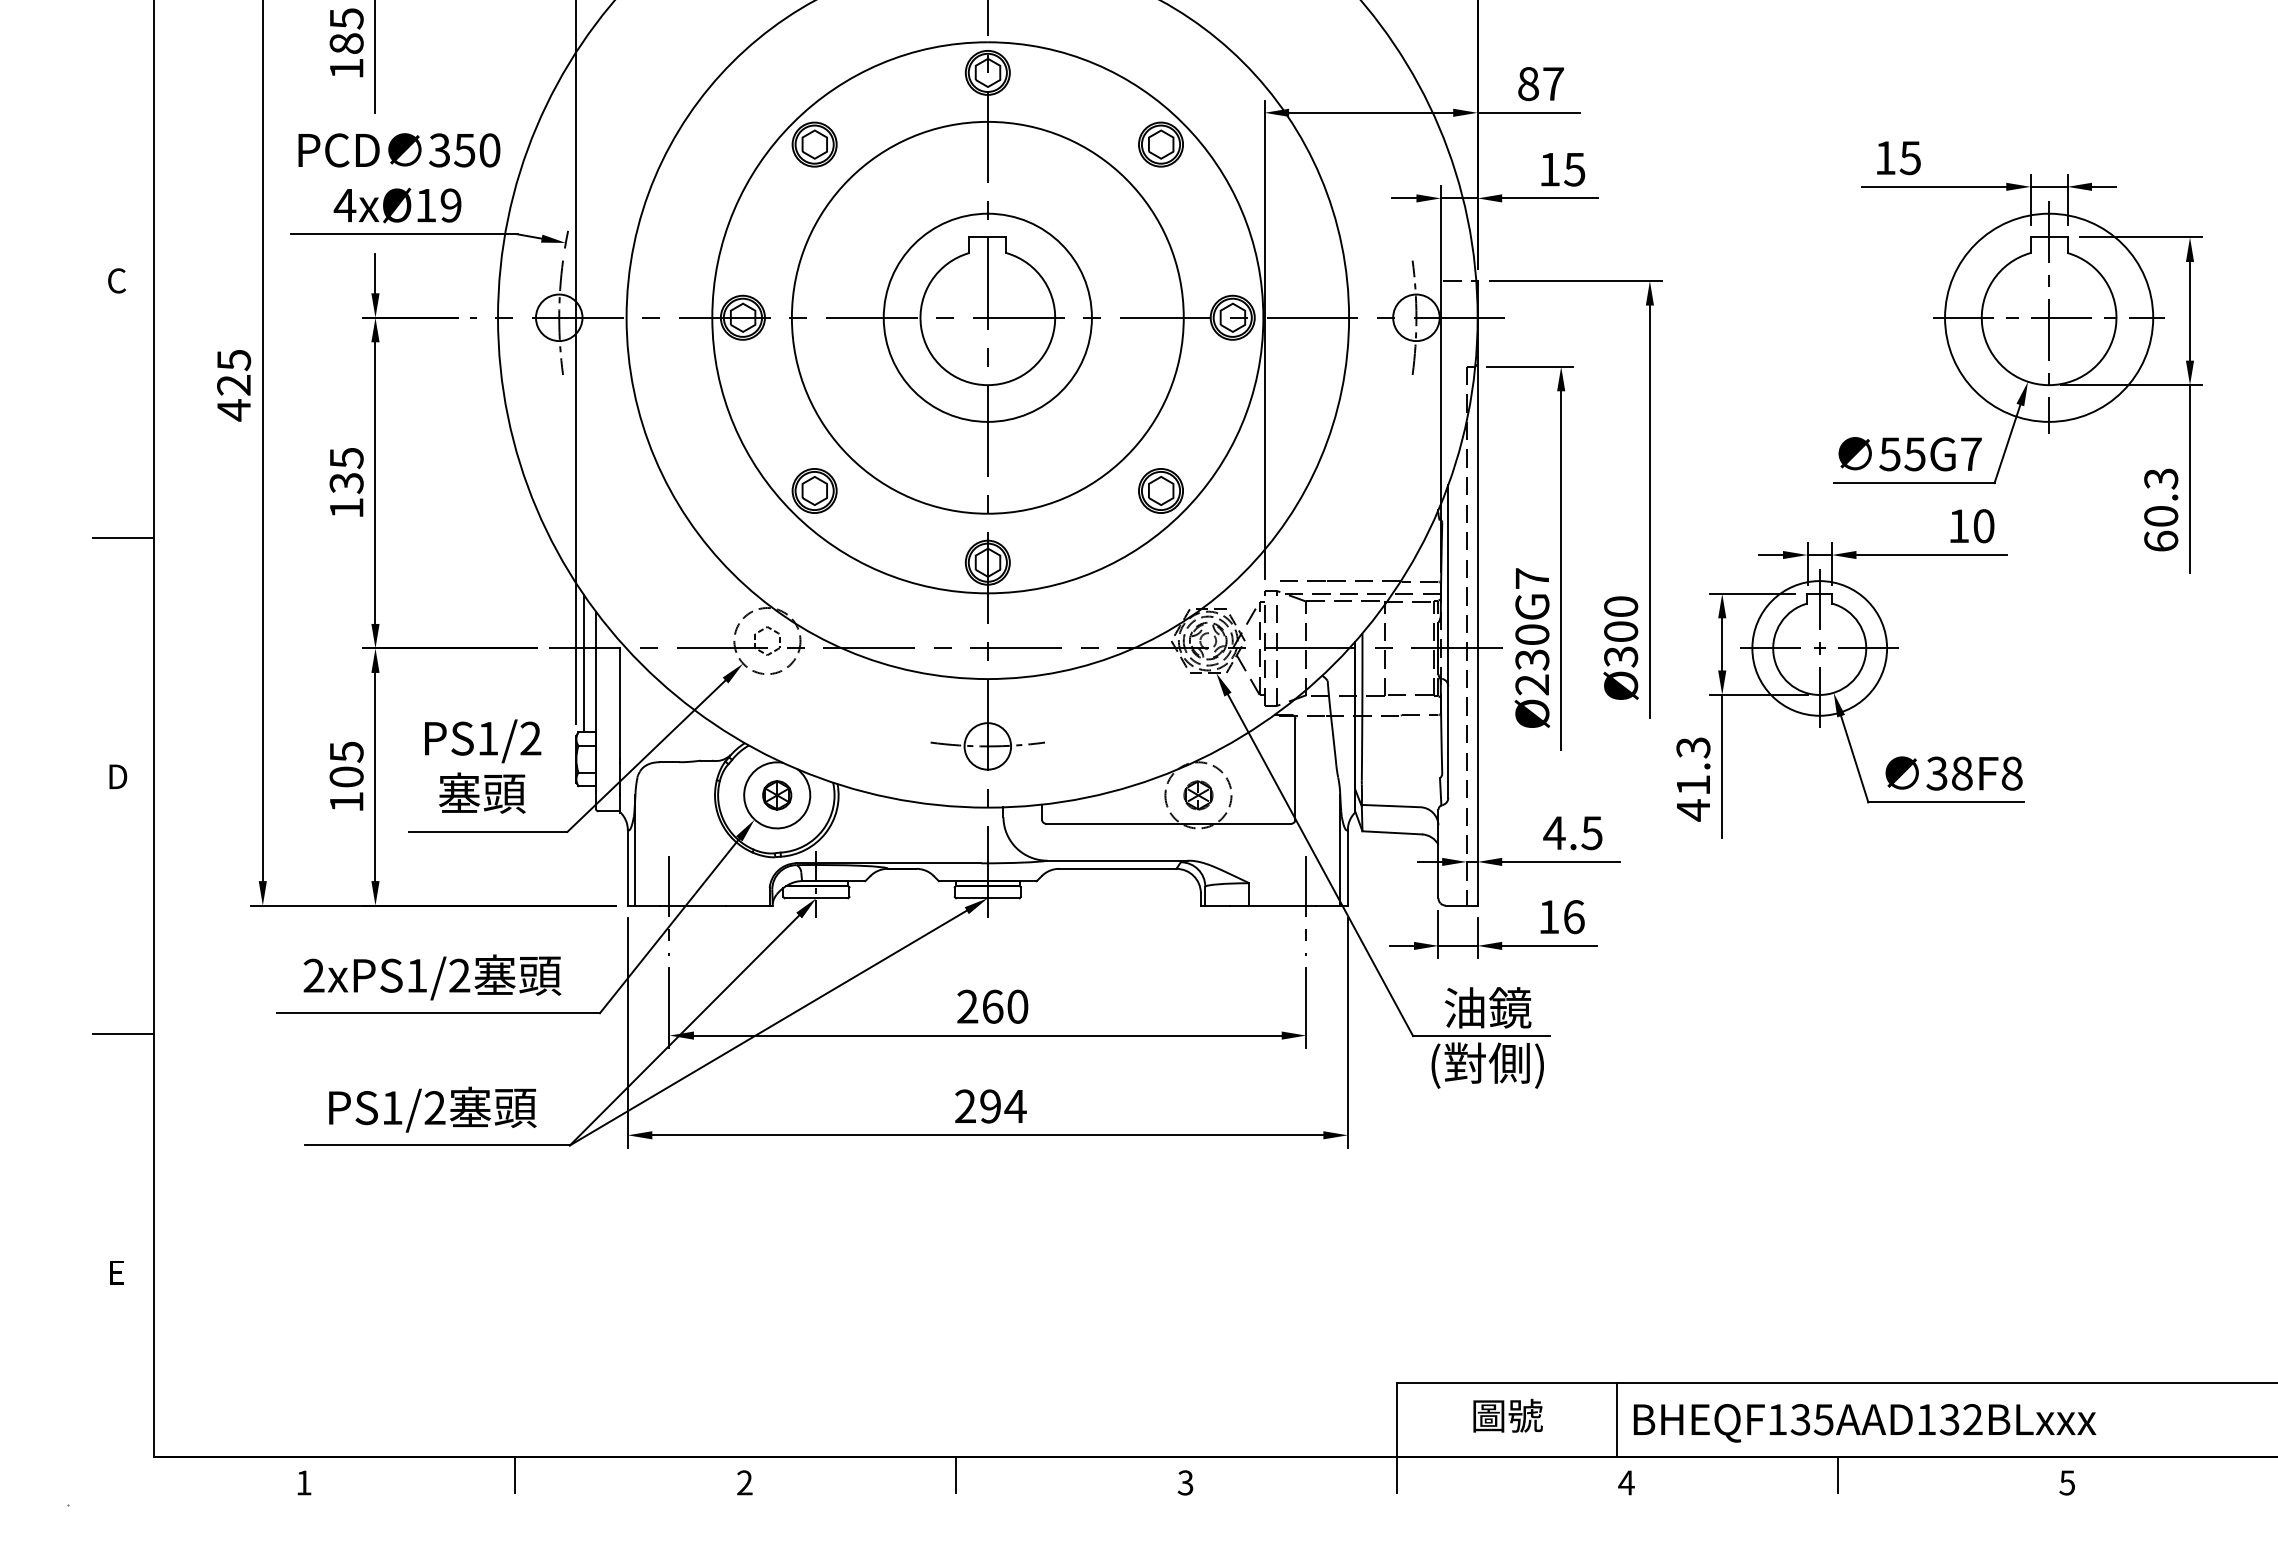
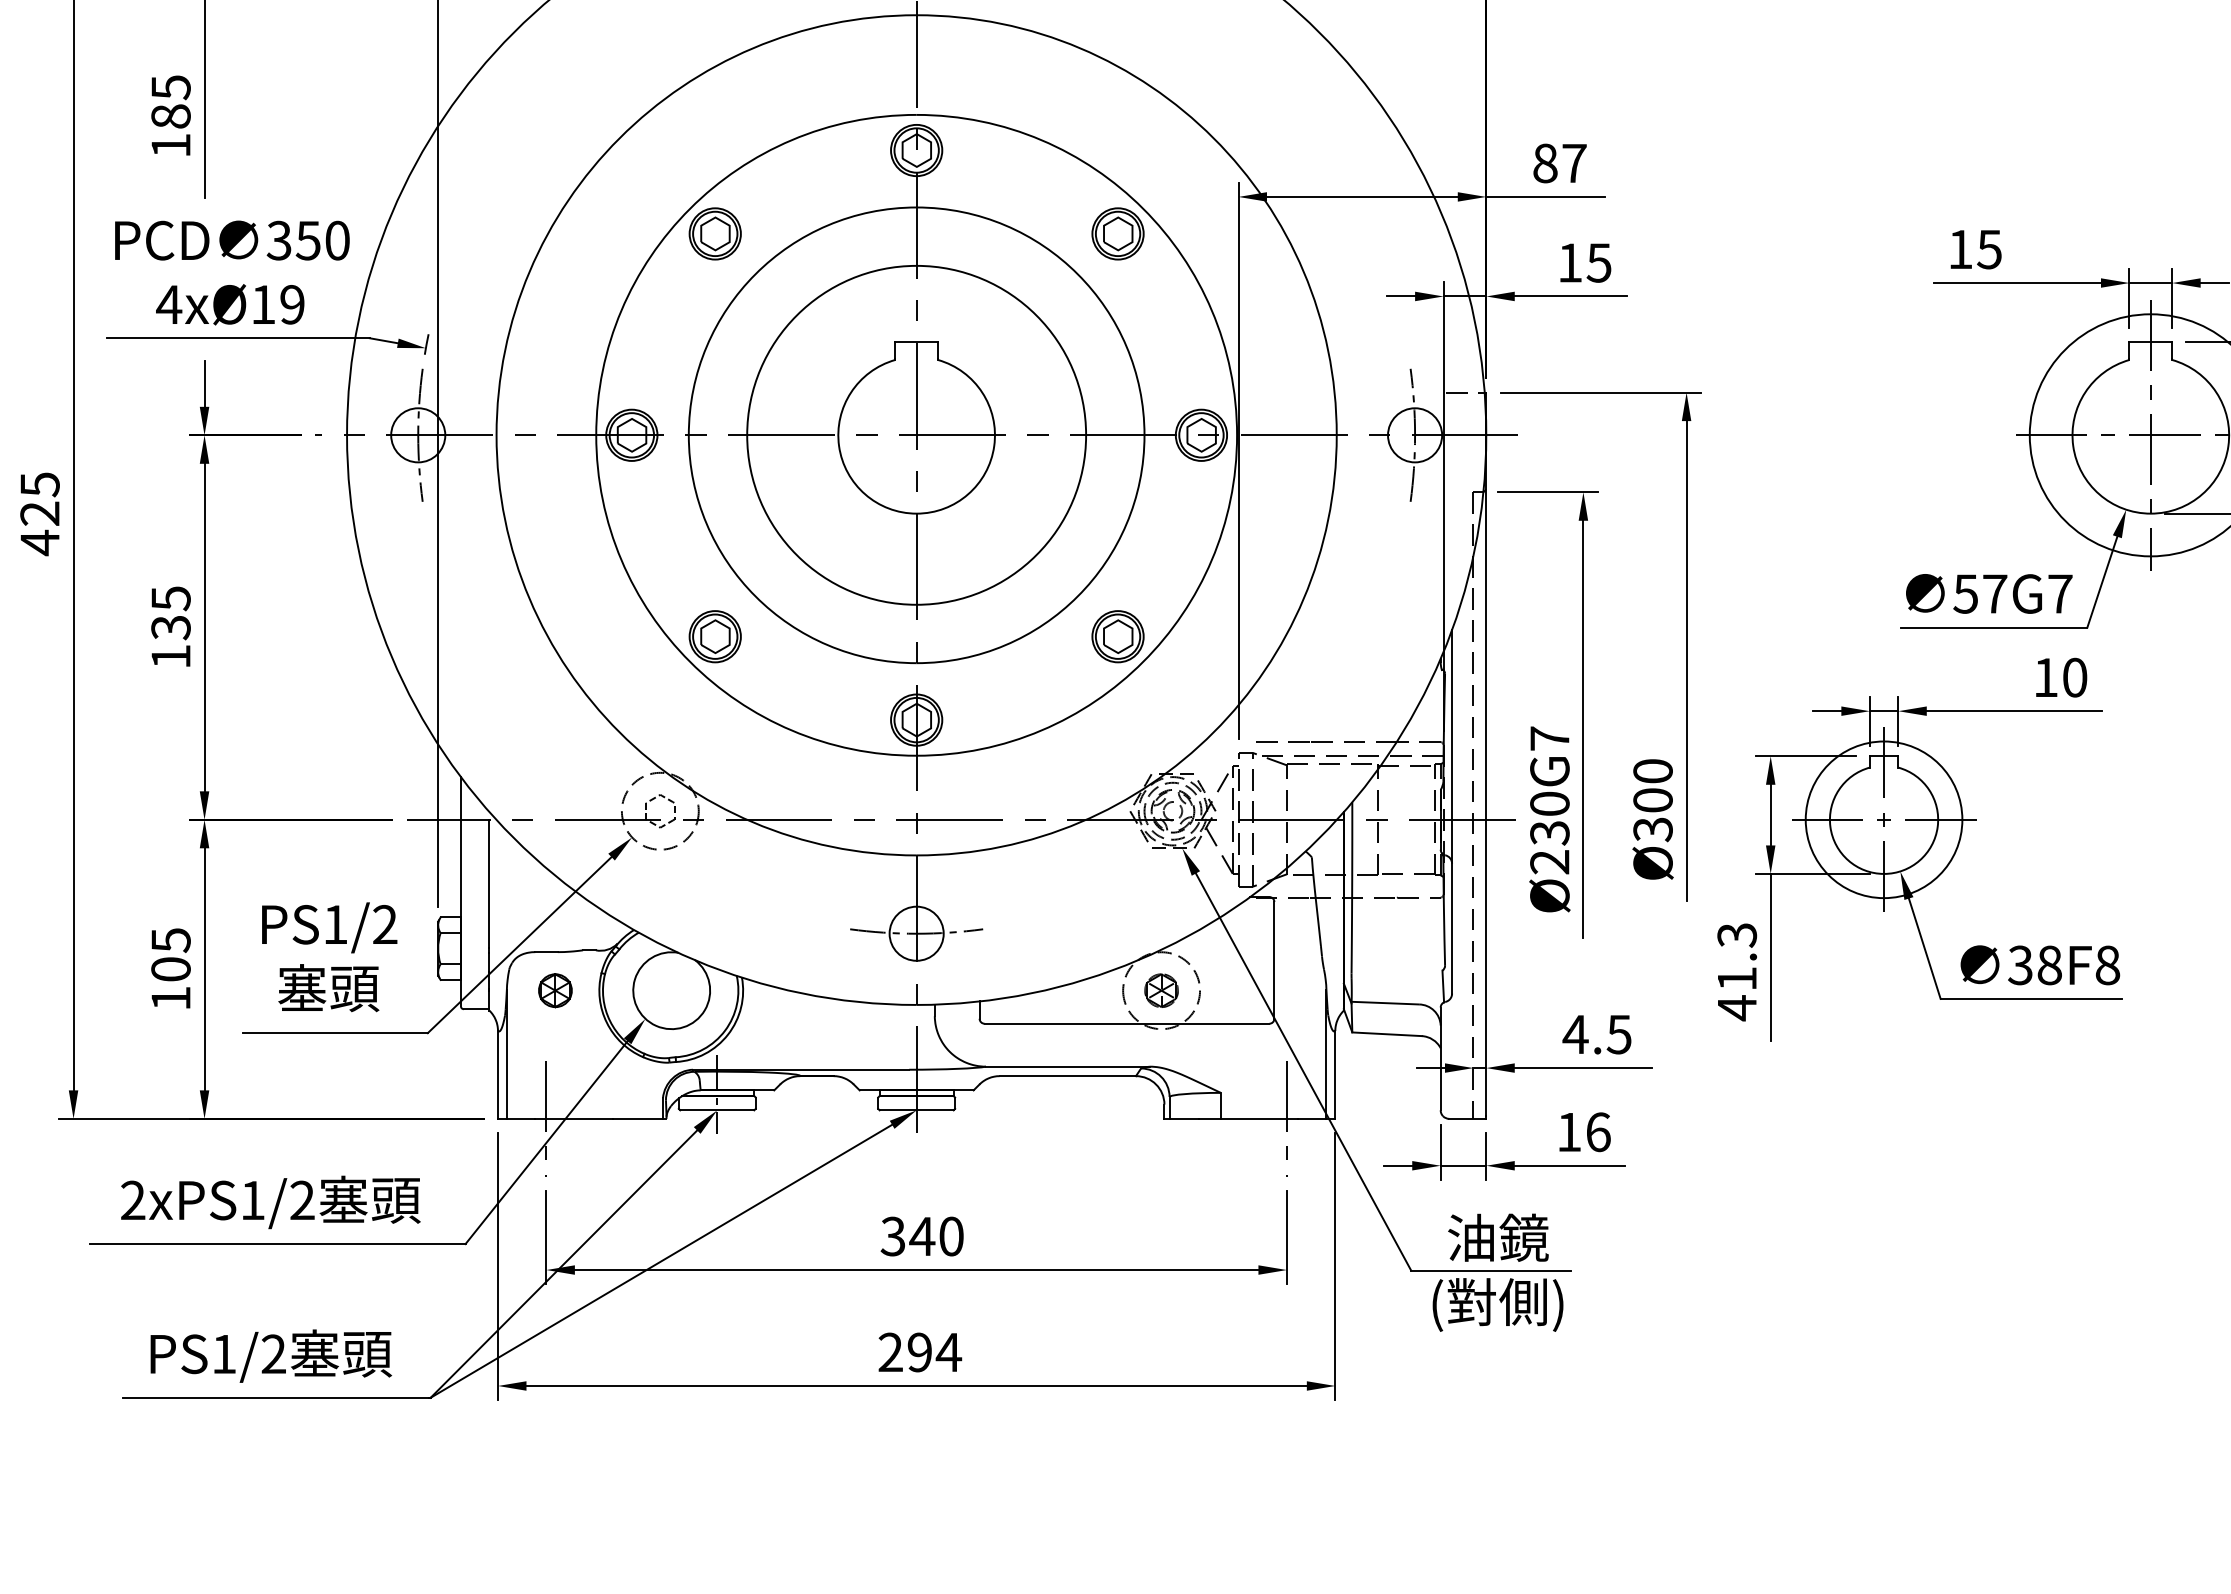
circle: (987, 317) -> (916, 434), size x1.4
text: (1914, 454) -> (1994, 594), 55G7 -> 57G7
line: (583, 663) -> (446, 837), removed
part: (777, 795) -> (555, 990), moved
text: (980, 1006) -> (908, 1236), 260 -> 340

